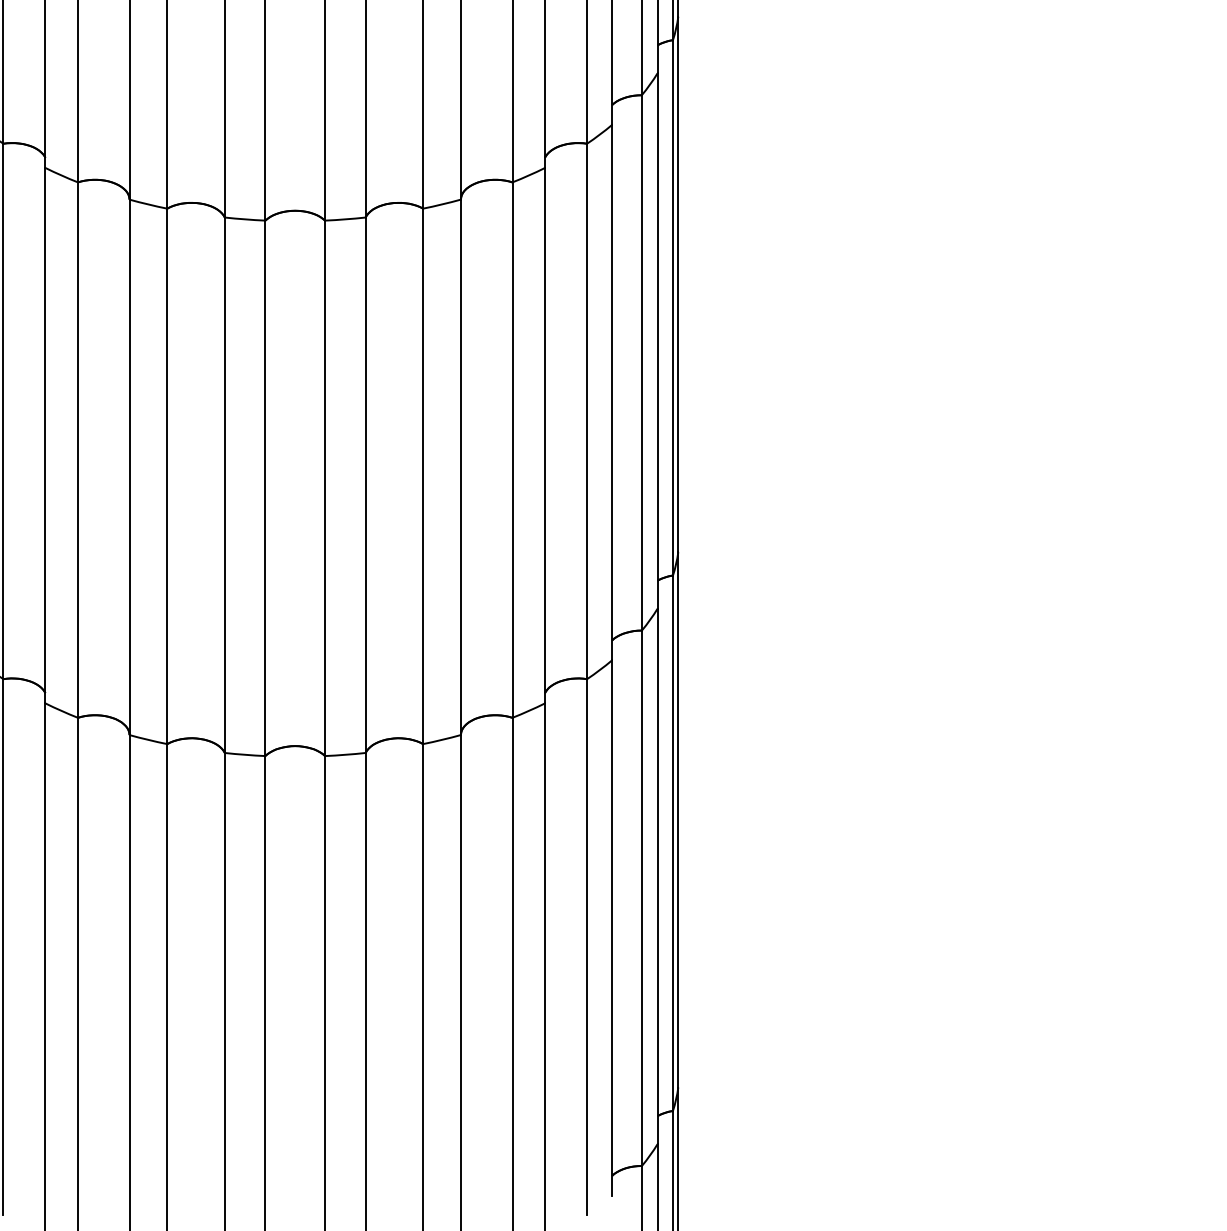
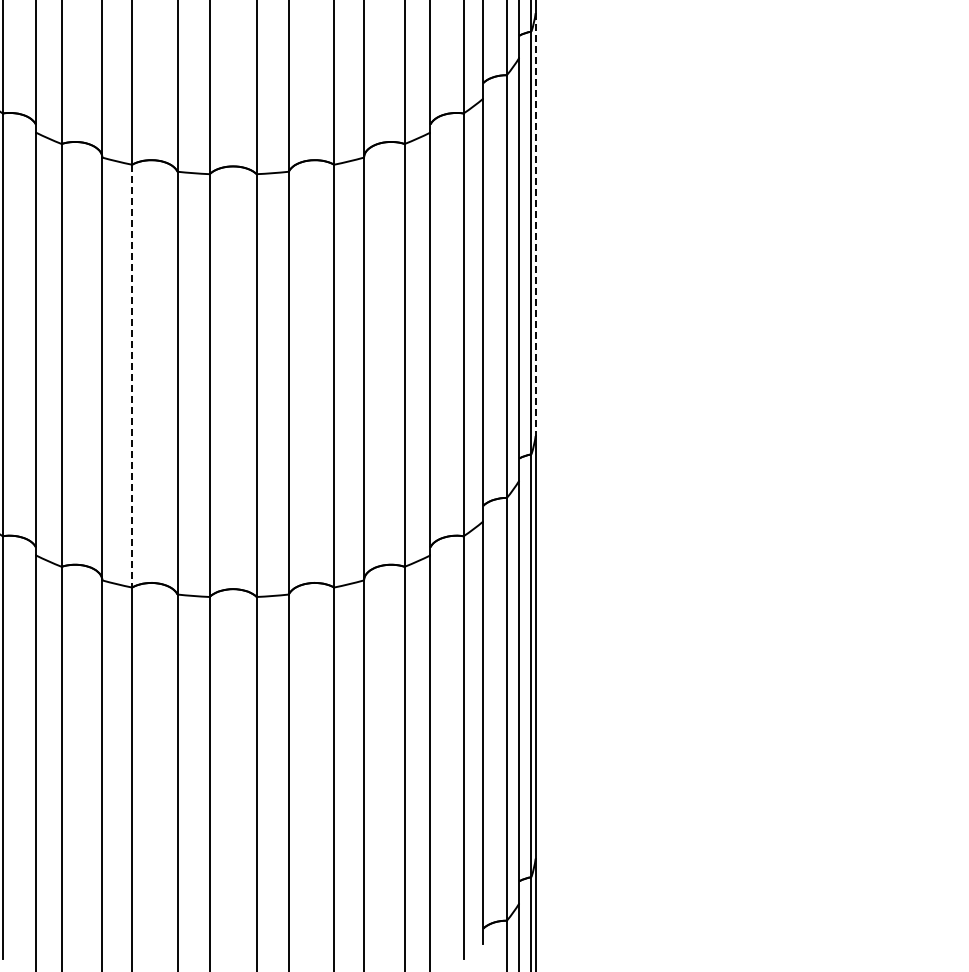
line: (678, 285) -> (535, 225), solid -> dashed
line: (167, 476) -> (132, 376), solid -> dashed

